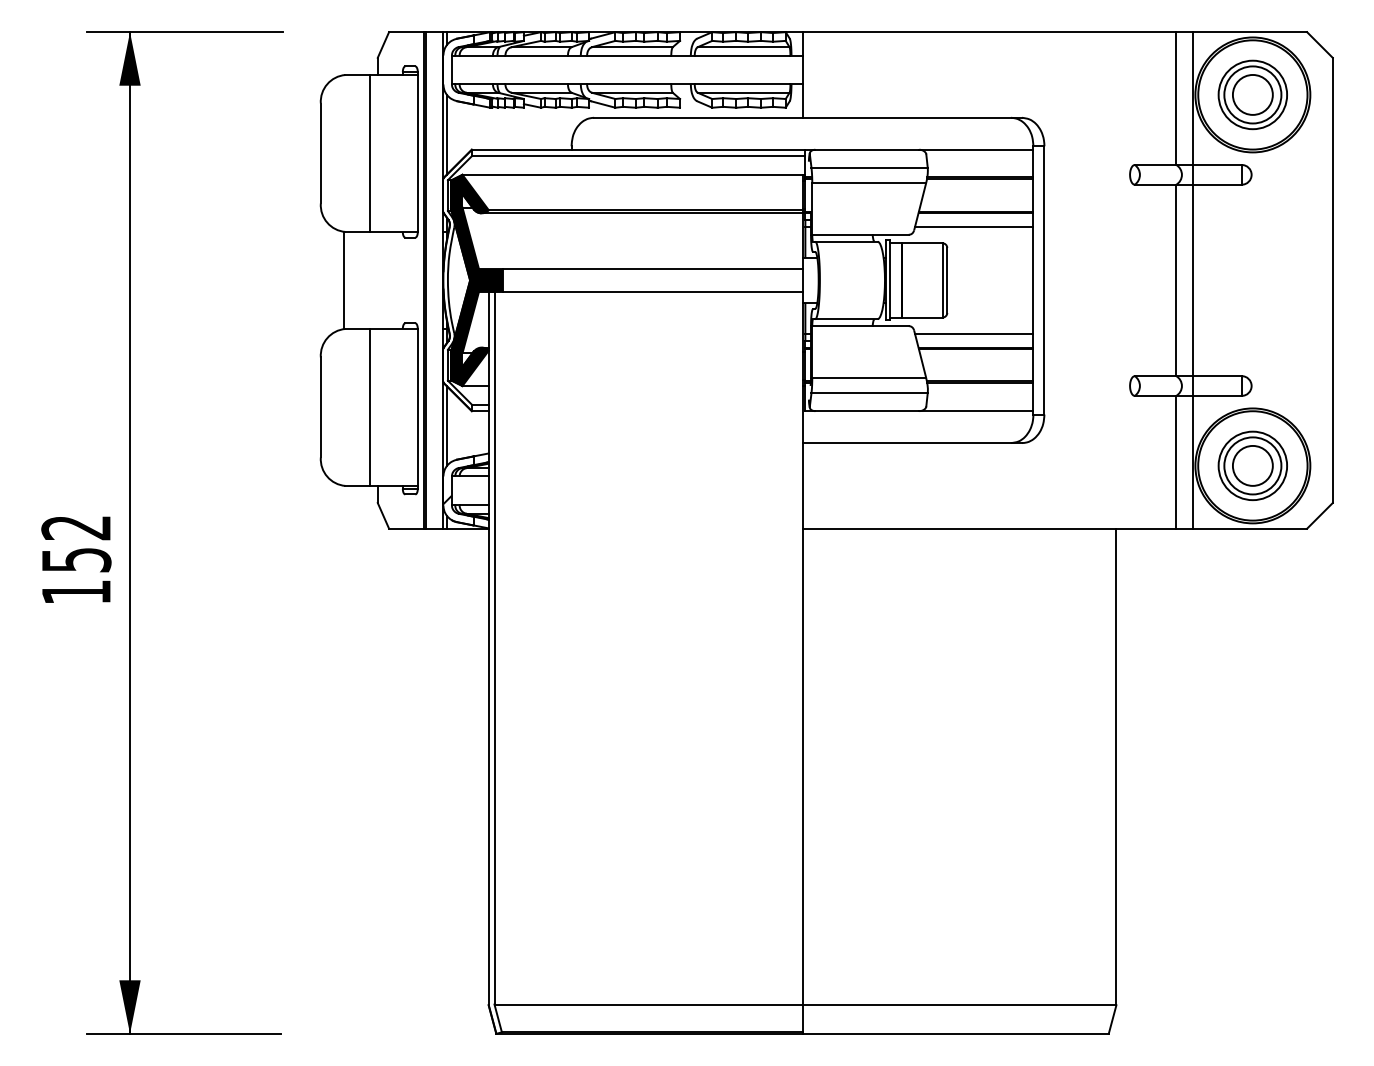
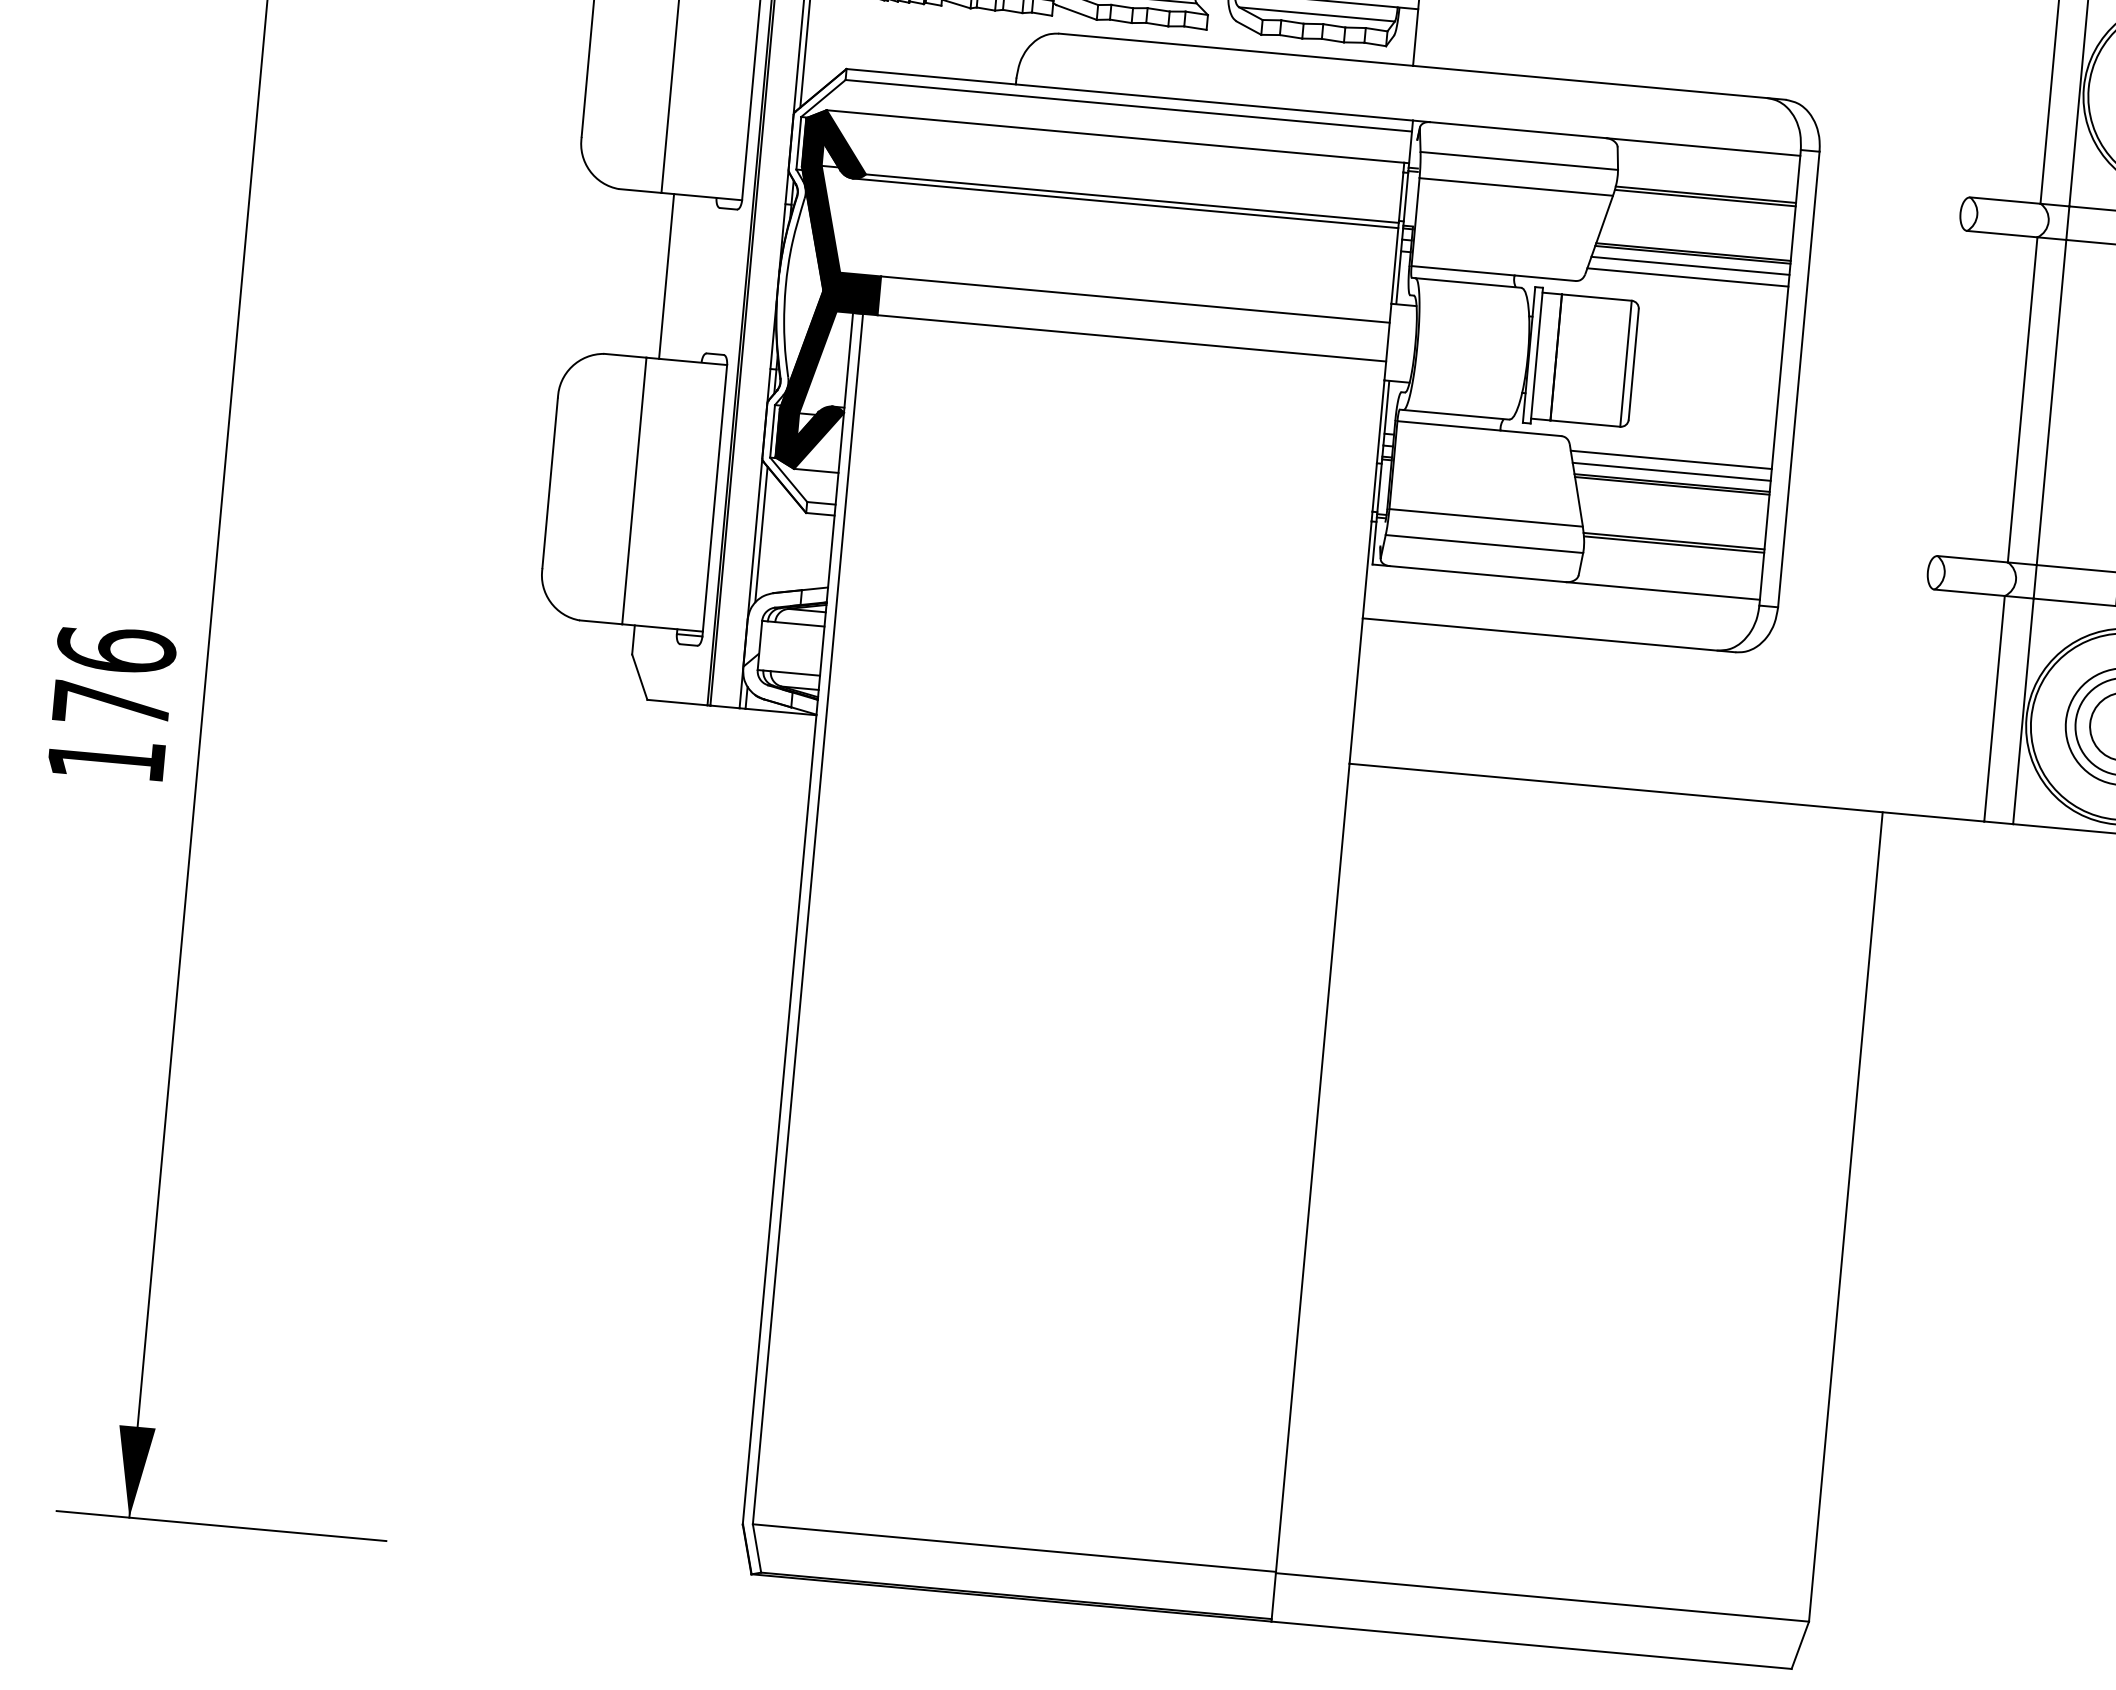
line: (974, 219) -> (1689, 265), added
line: (343, 279) -> (666, 274), moved
line: (974, 341) -> (1670, 472), added
text: (76, 543) -> (114, 676), 152 -> 176

